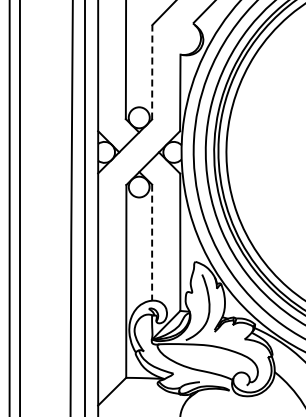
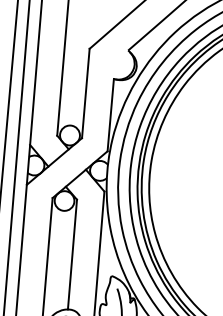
line: (152, 71) -> (86, 92), dashed -> solid
line: (152, 243) -> (72, 255), dashed -> solid

